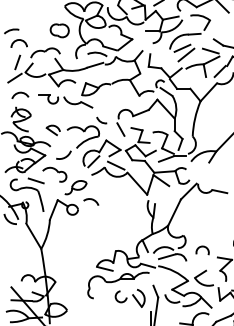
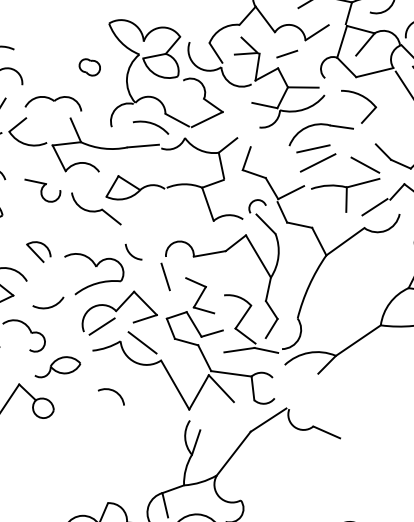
part: (59, 30) -> (89, 66), size x0.6
arc: (91, 200) -> (112, 393), moved

